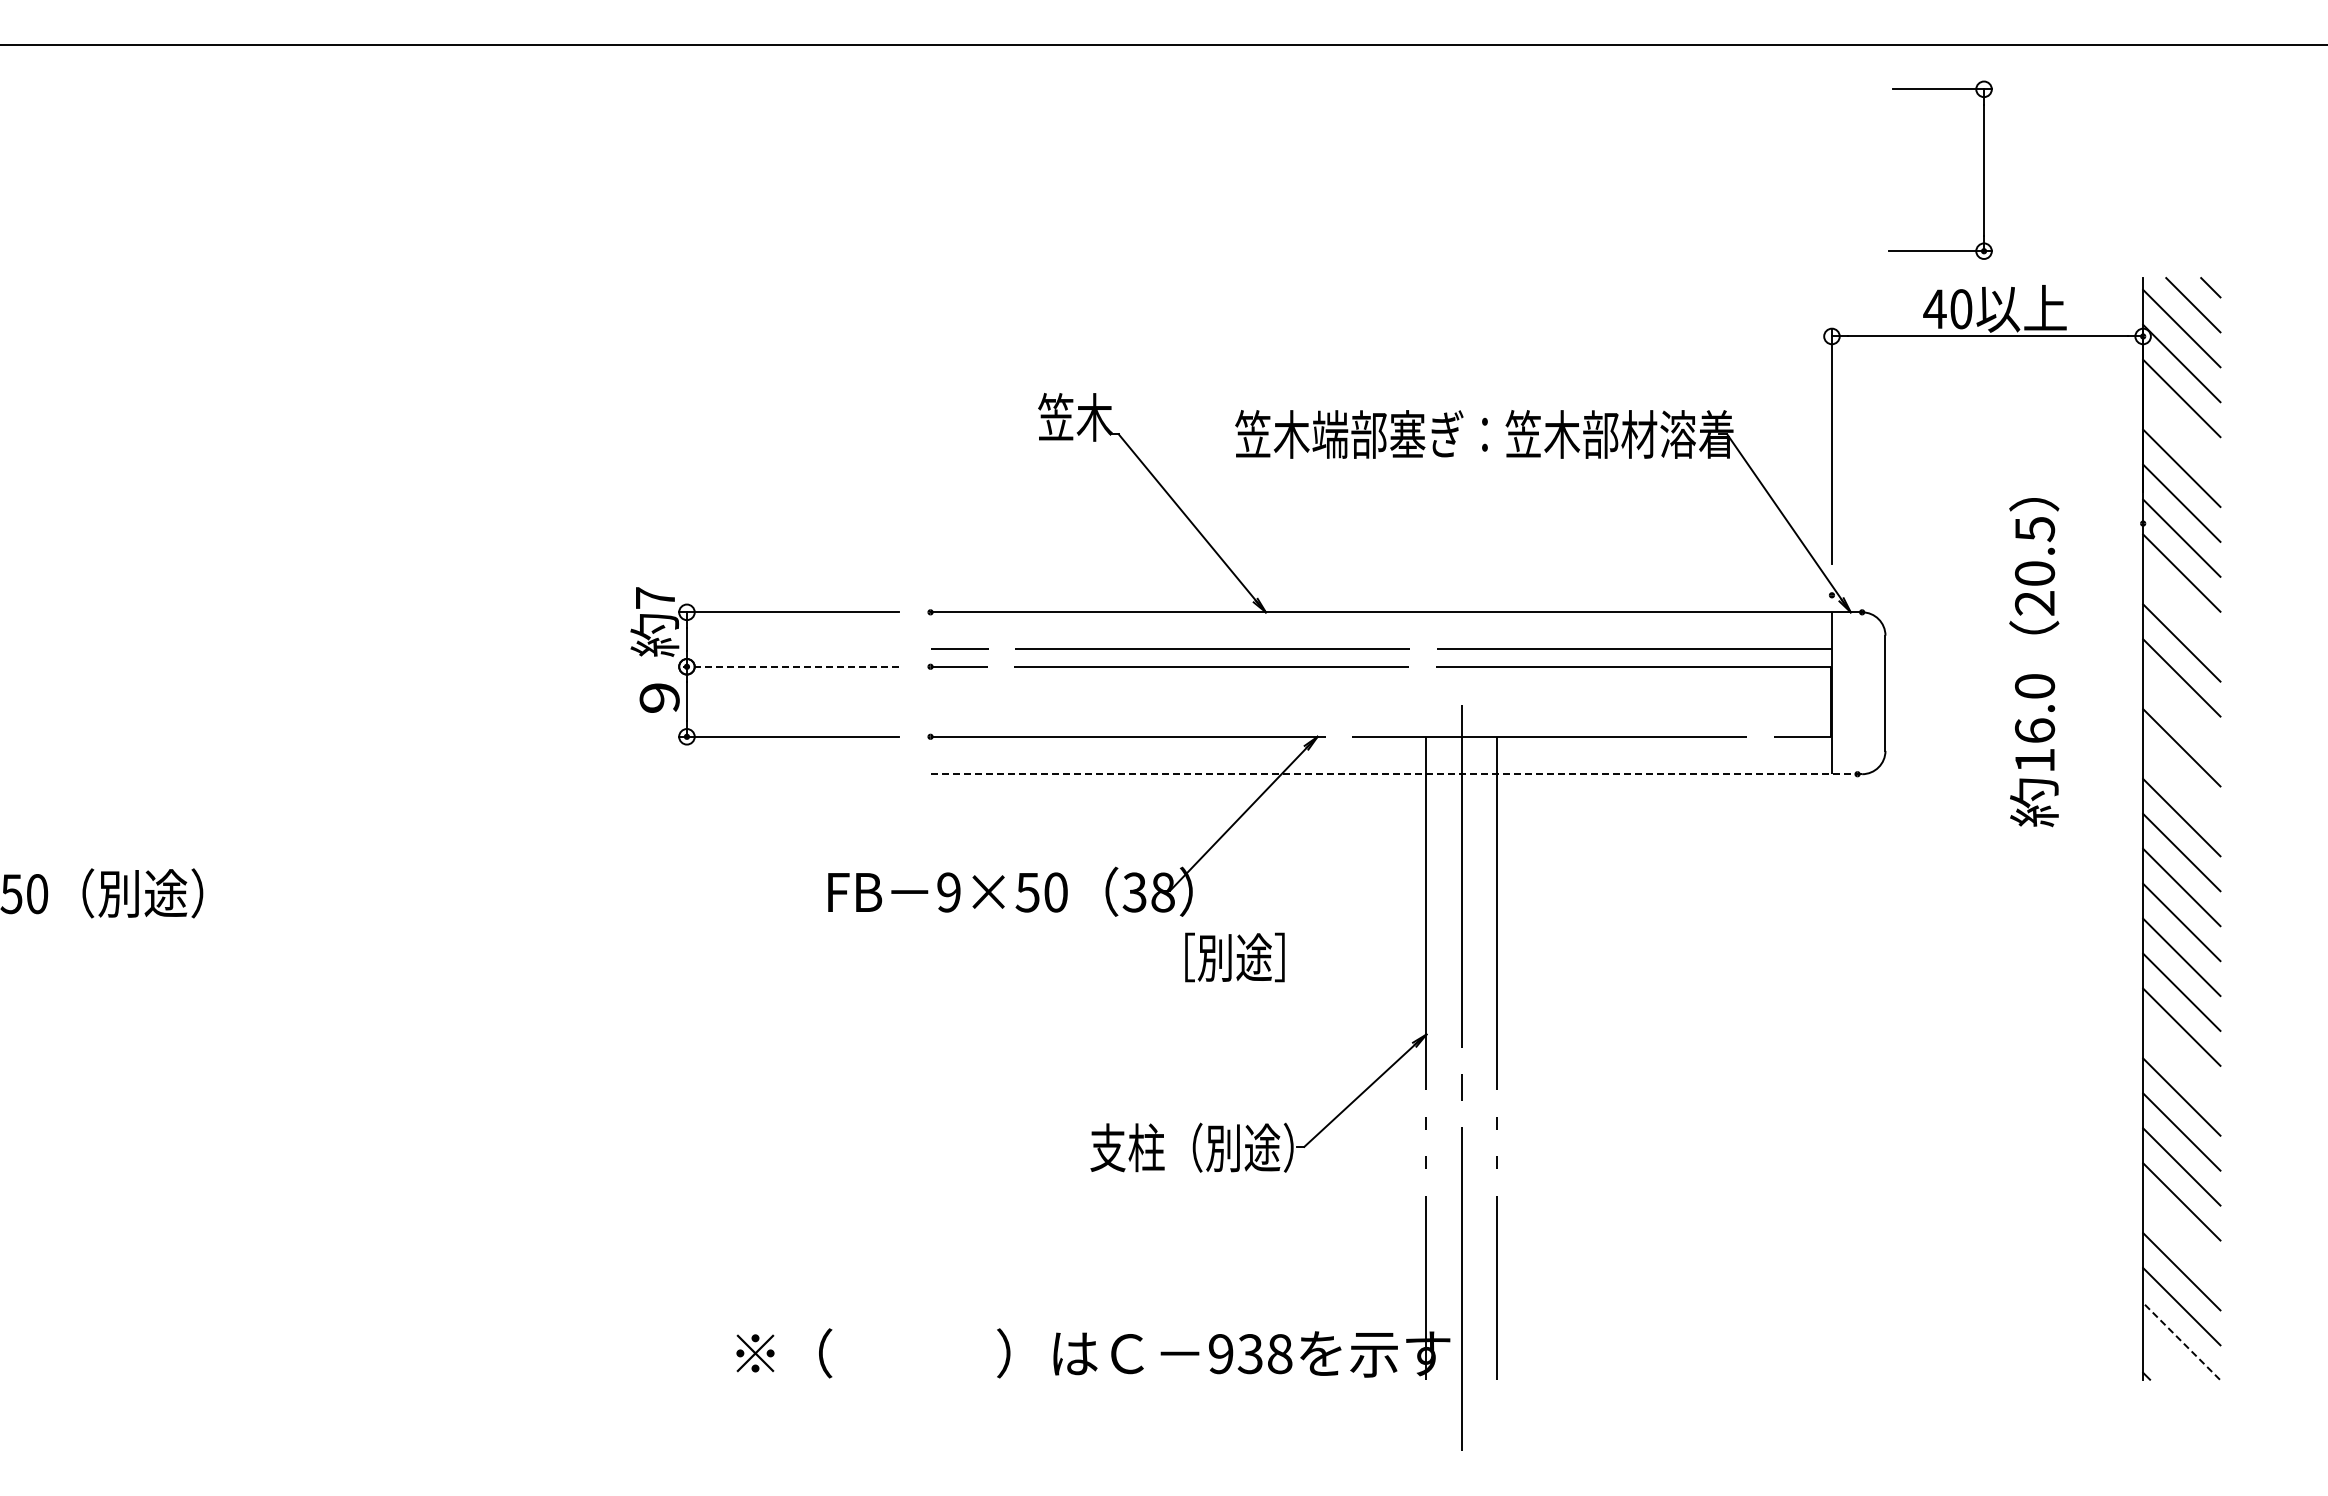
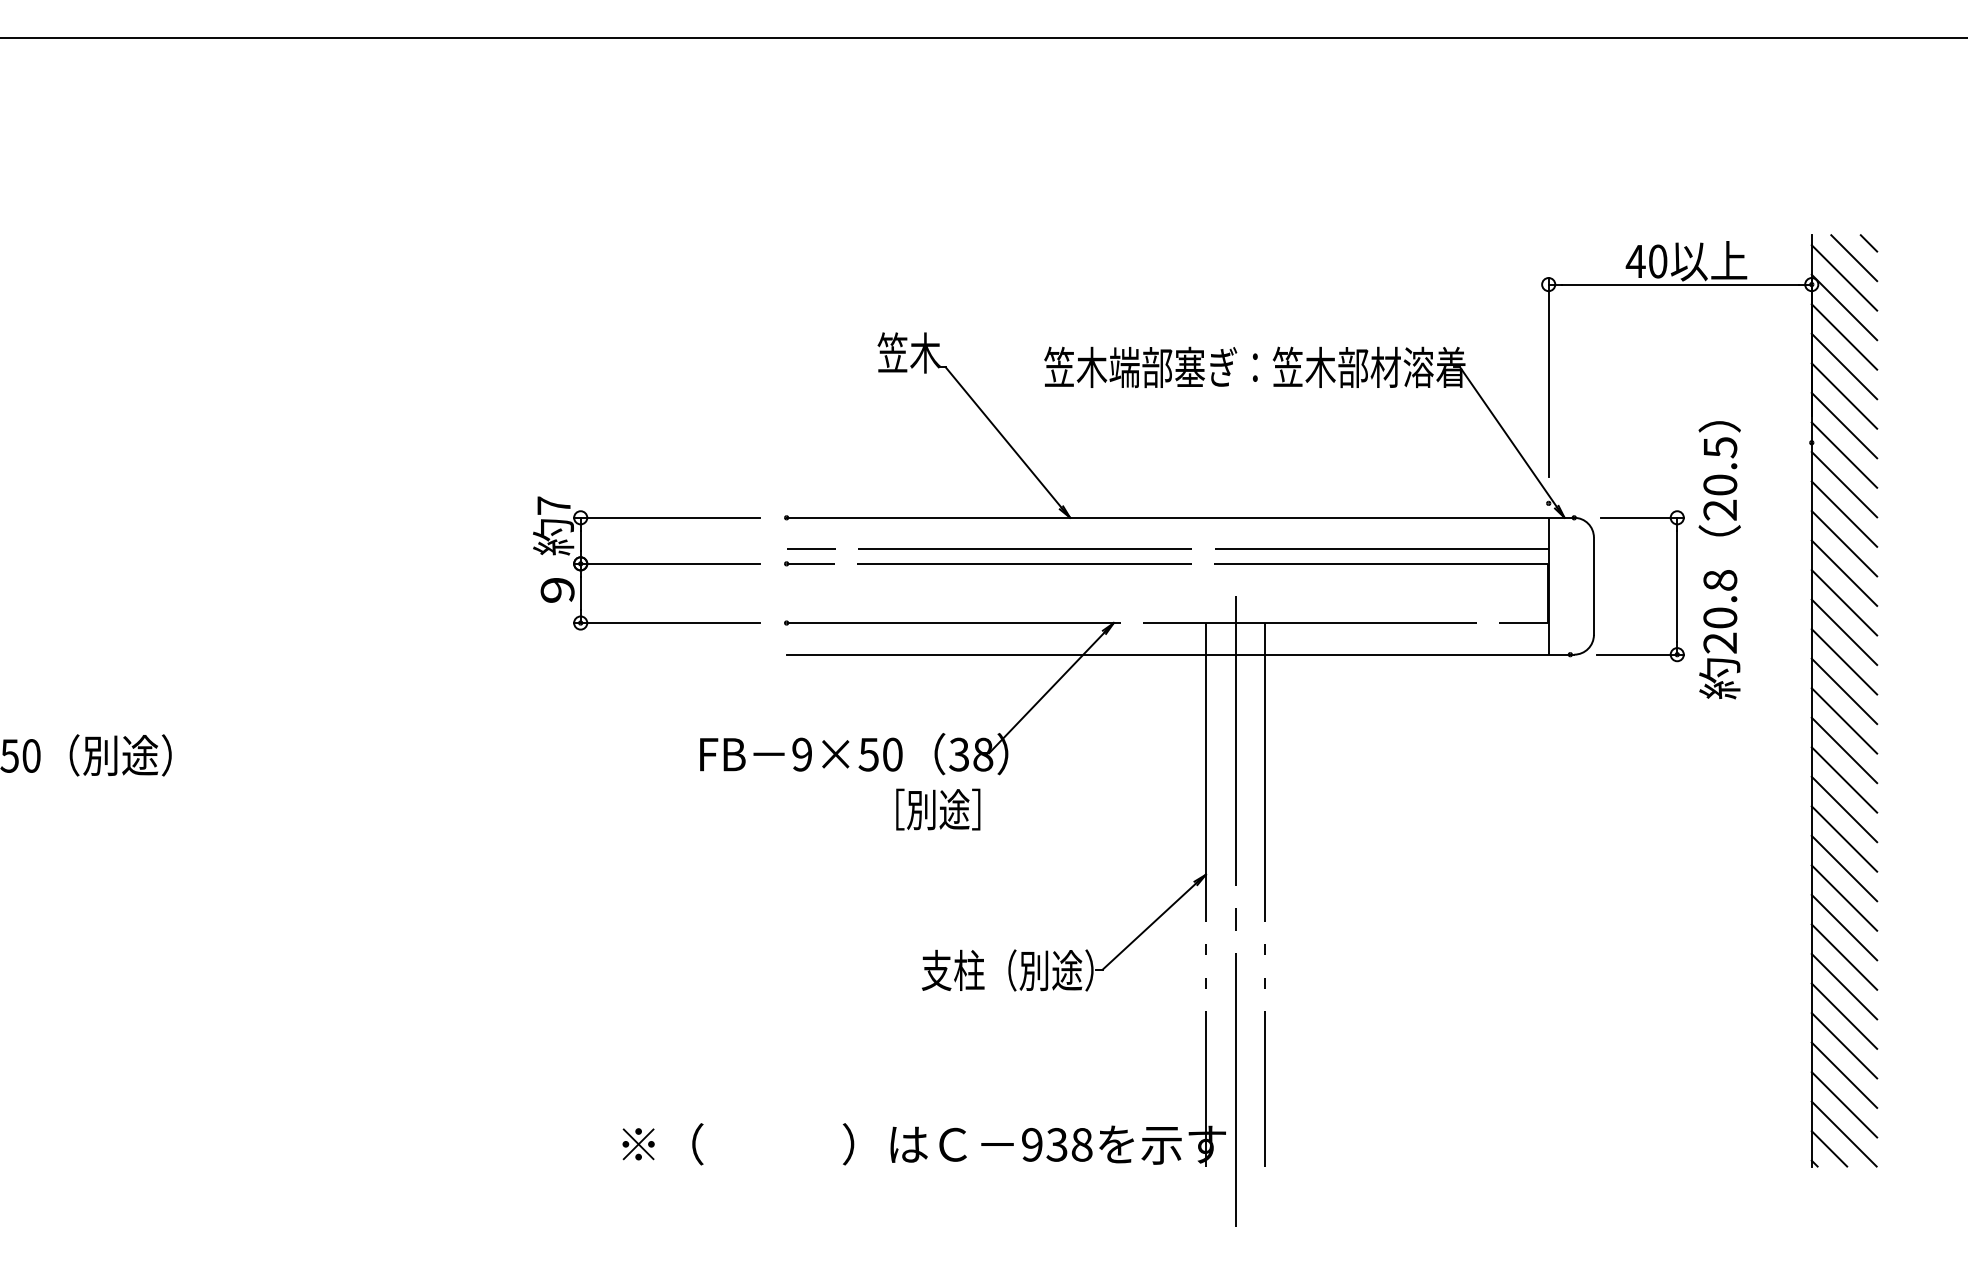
part: (1983, 169) -> (1676, 585), moved
line: (2181, 433) -> (1844, 366), added
line: (2181, 607) -> (1844, 513), added
line: (788, 666) -> (666, 563), dashed -> solid
line: (2181, 712) -> (1844, 602), added
text: (2034, 723) -> (1719, 611), 16.0 -> 20.8
line: (1396, 774) -> (1180, 654), dashed -> solid
line: (2181, 782) -> (1844, 661), added
text: (1234, 957) -> (937, 809), moved
line: (2181, 1061) -> (1844, 897), added
line: (2181, 1236) -> (1844, 1045), added
line: (2181, 1340) -> (1844, 1133), dashed -> solid
line: (2164, 1358) -> (1829, 1148), added

